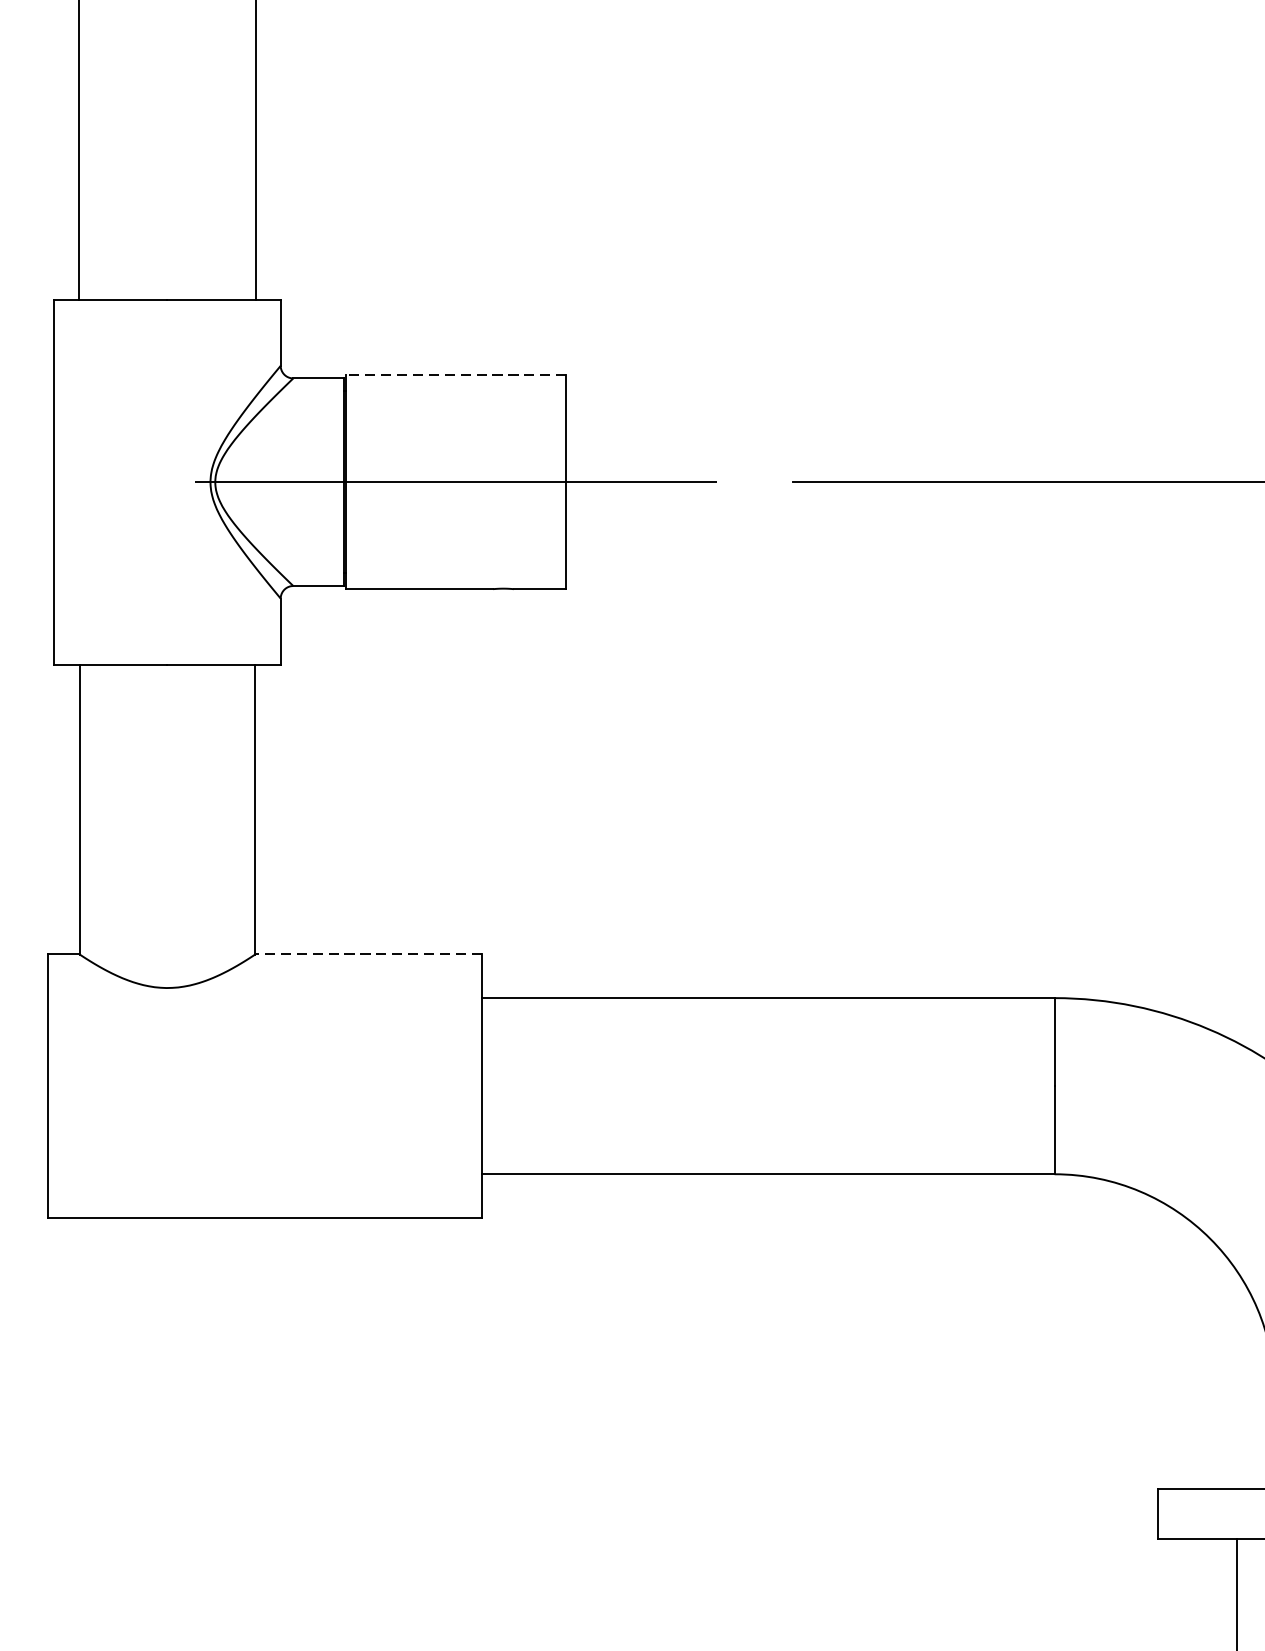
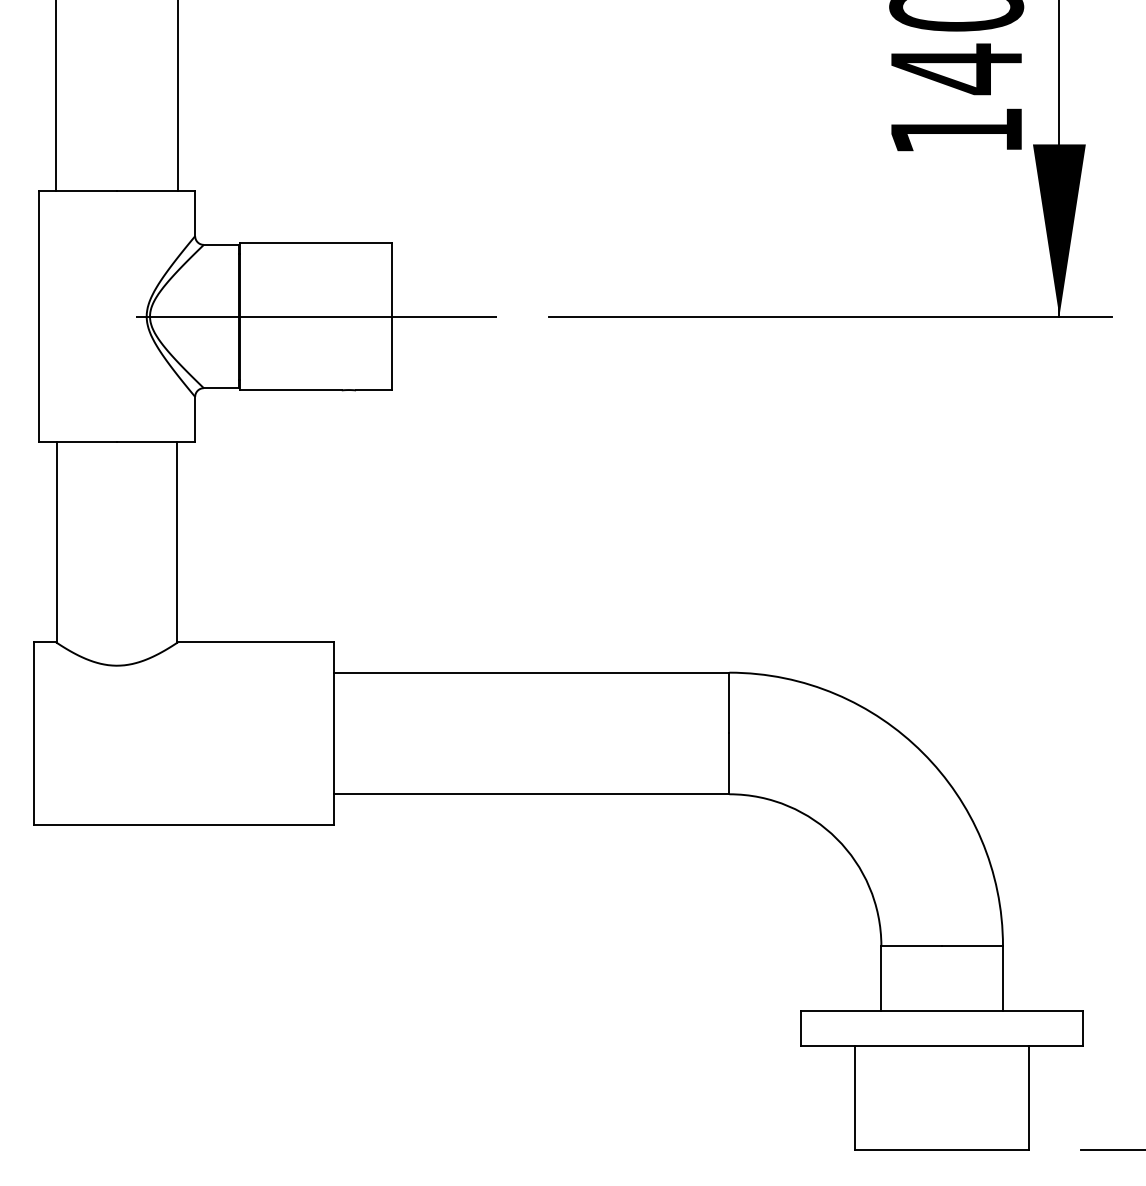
line: (455, 374) -> (315, 242), dashed -> solid
line: (368, 954) -> (255, 642), dashed -> solid

